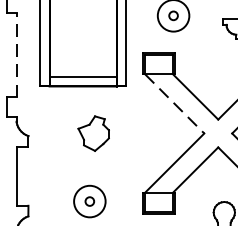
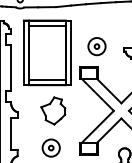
line: (17, 55) -> (11, 68), dashed -> solid
line: (174, 103) -> (97, 94), dashed -> solid
part: (93, 132) -> (53, 110), size x1.43

